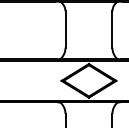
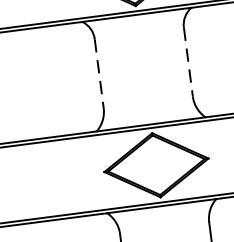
line: (65, 30) -> (99, 75), solid -> dashed
line: (112, 30) -> (188, 63), solid -> dashed

